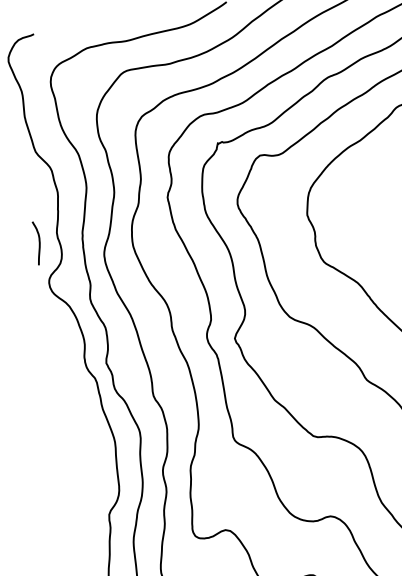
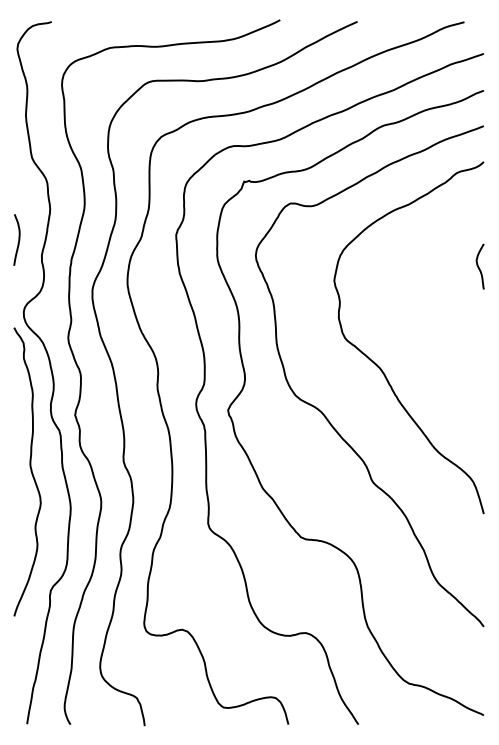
curve: (39, 242) -> (18, 239), moved
curve: (76, 416) -> (30, 471), added

